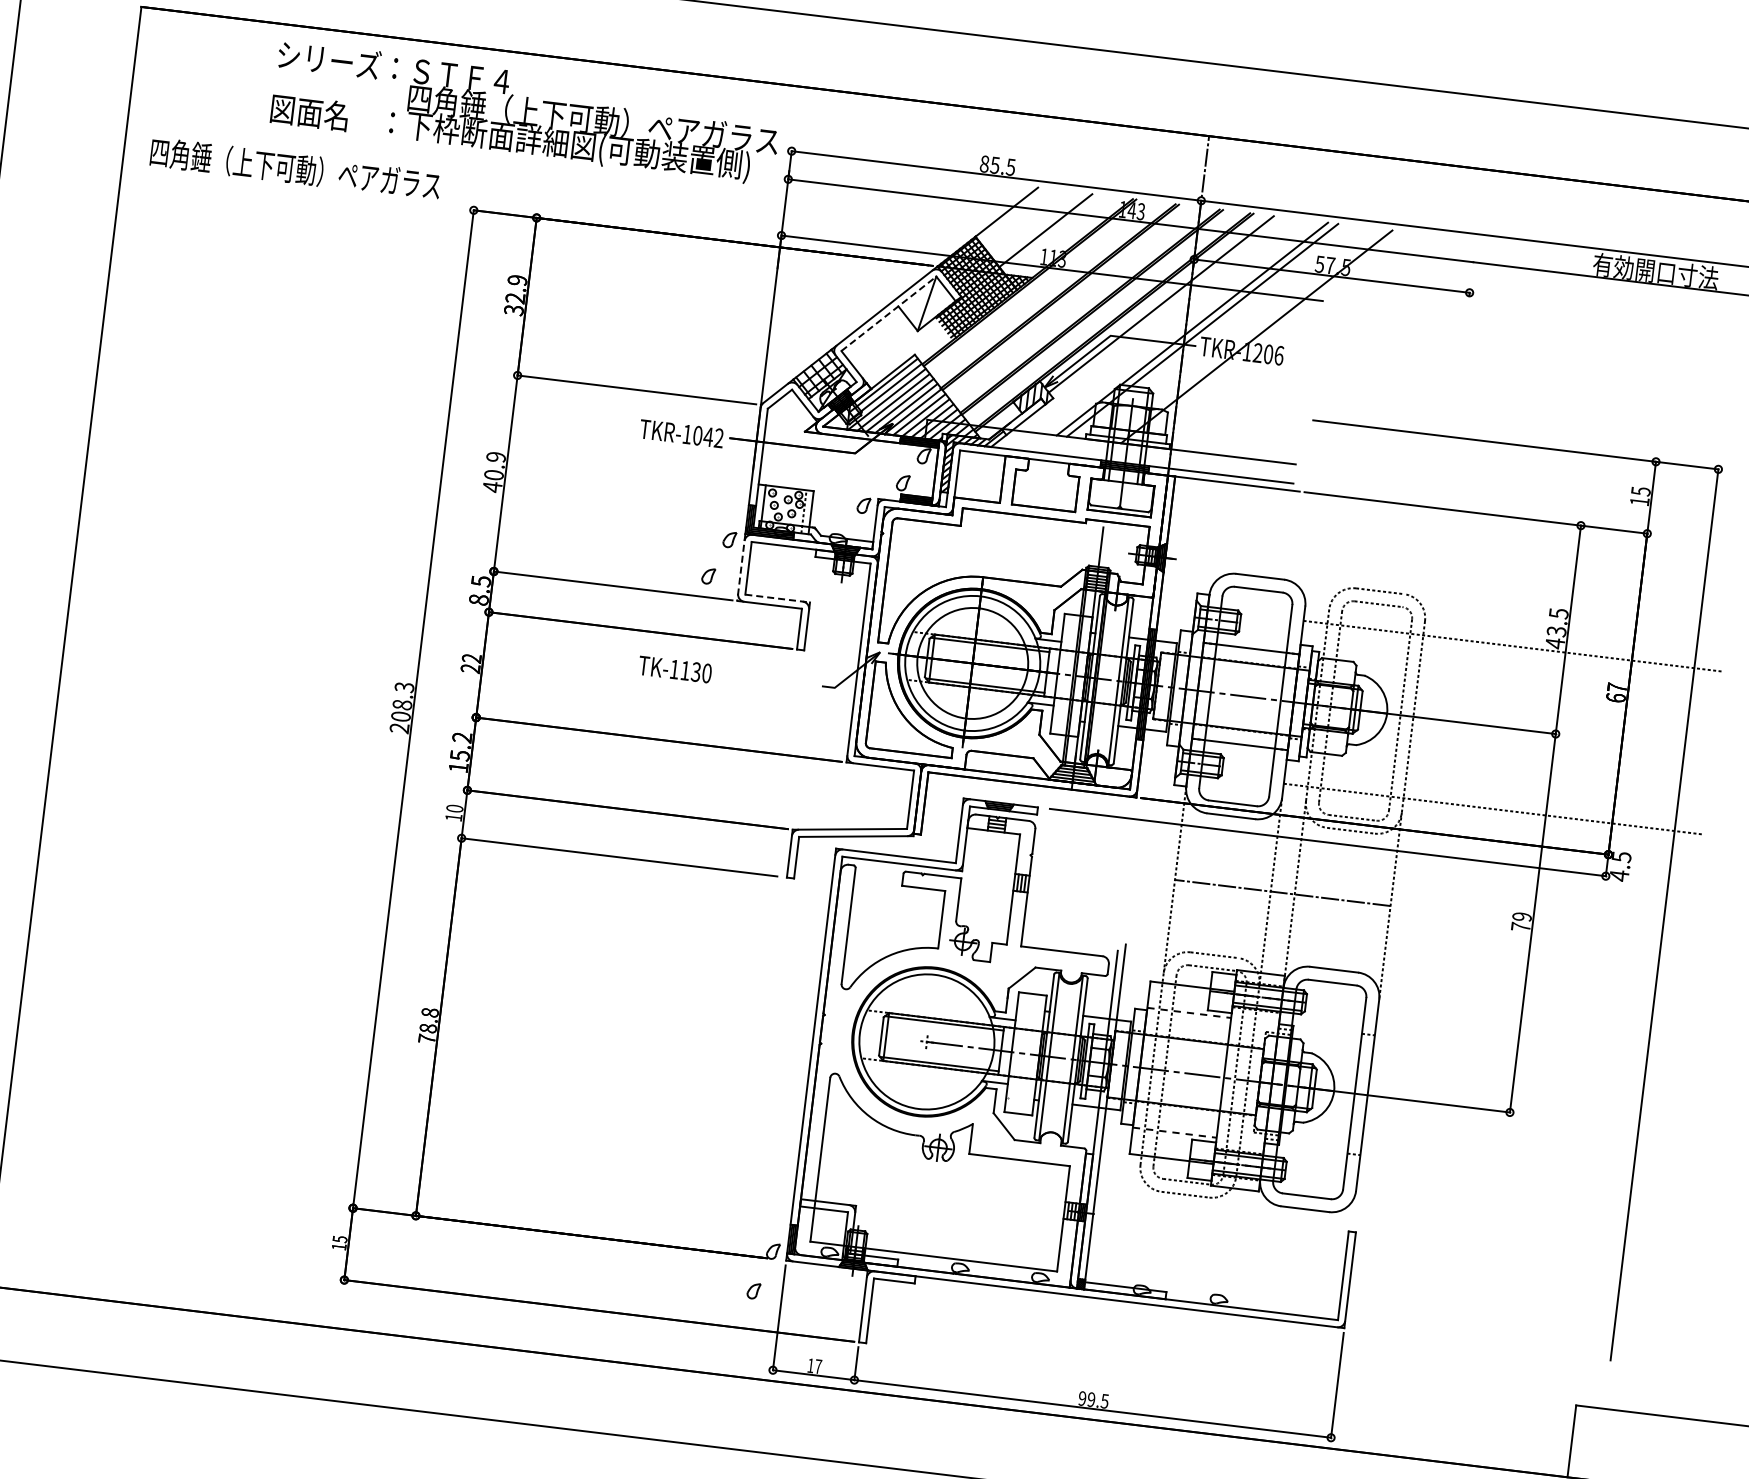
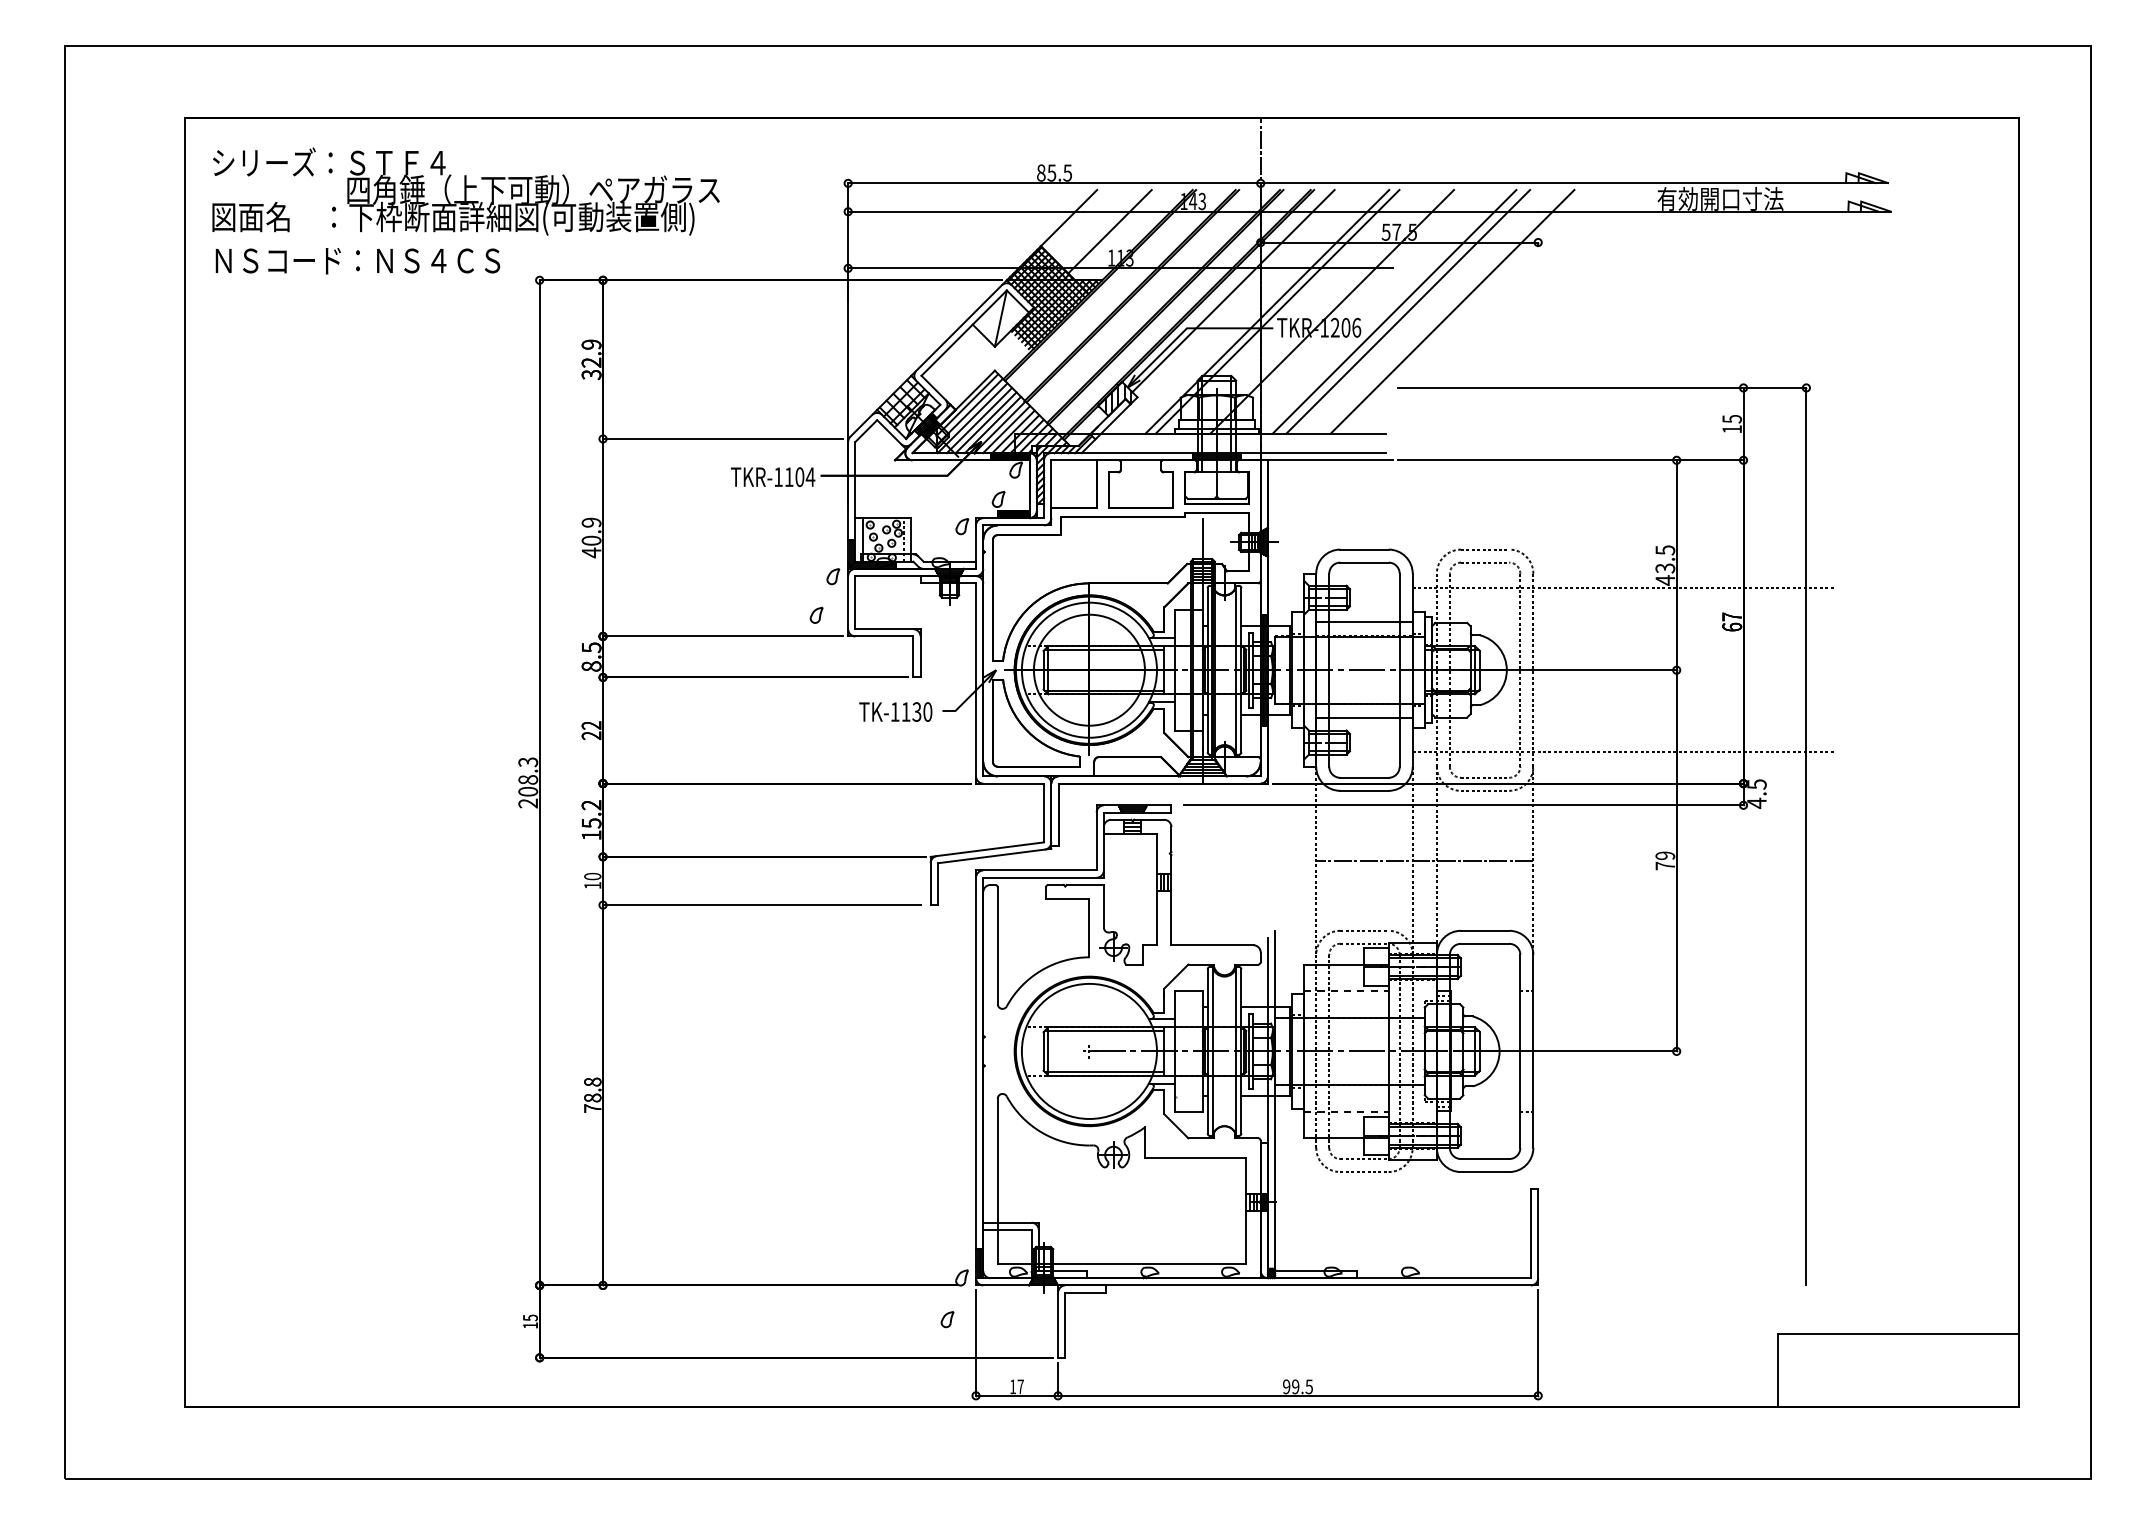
text: (525, 113) -> (465, 191), moved
text: (295, 168) -> (357, 260), 四角錘（上下可動）ペアガラス -> ＮＳコード：ＮＳ４ＣＳ
line: (889, 313) -> (964, 332), dashed -> solid
line: (1318, 344) -> (1394, 311), added
line: (1332, 345) -> (1408, 311), added
line: (1376, 350) -> (1452, 311), added
text: (708, 437) -> (799, 477), TKR-1042 -> TKR-1104
line: (741, 567) -> (848, 602), dashed -> solid
line: (777, 598) -> (887, 629), dashed -> solid
text: (674, 669) -> (895, 711), moved

